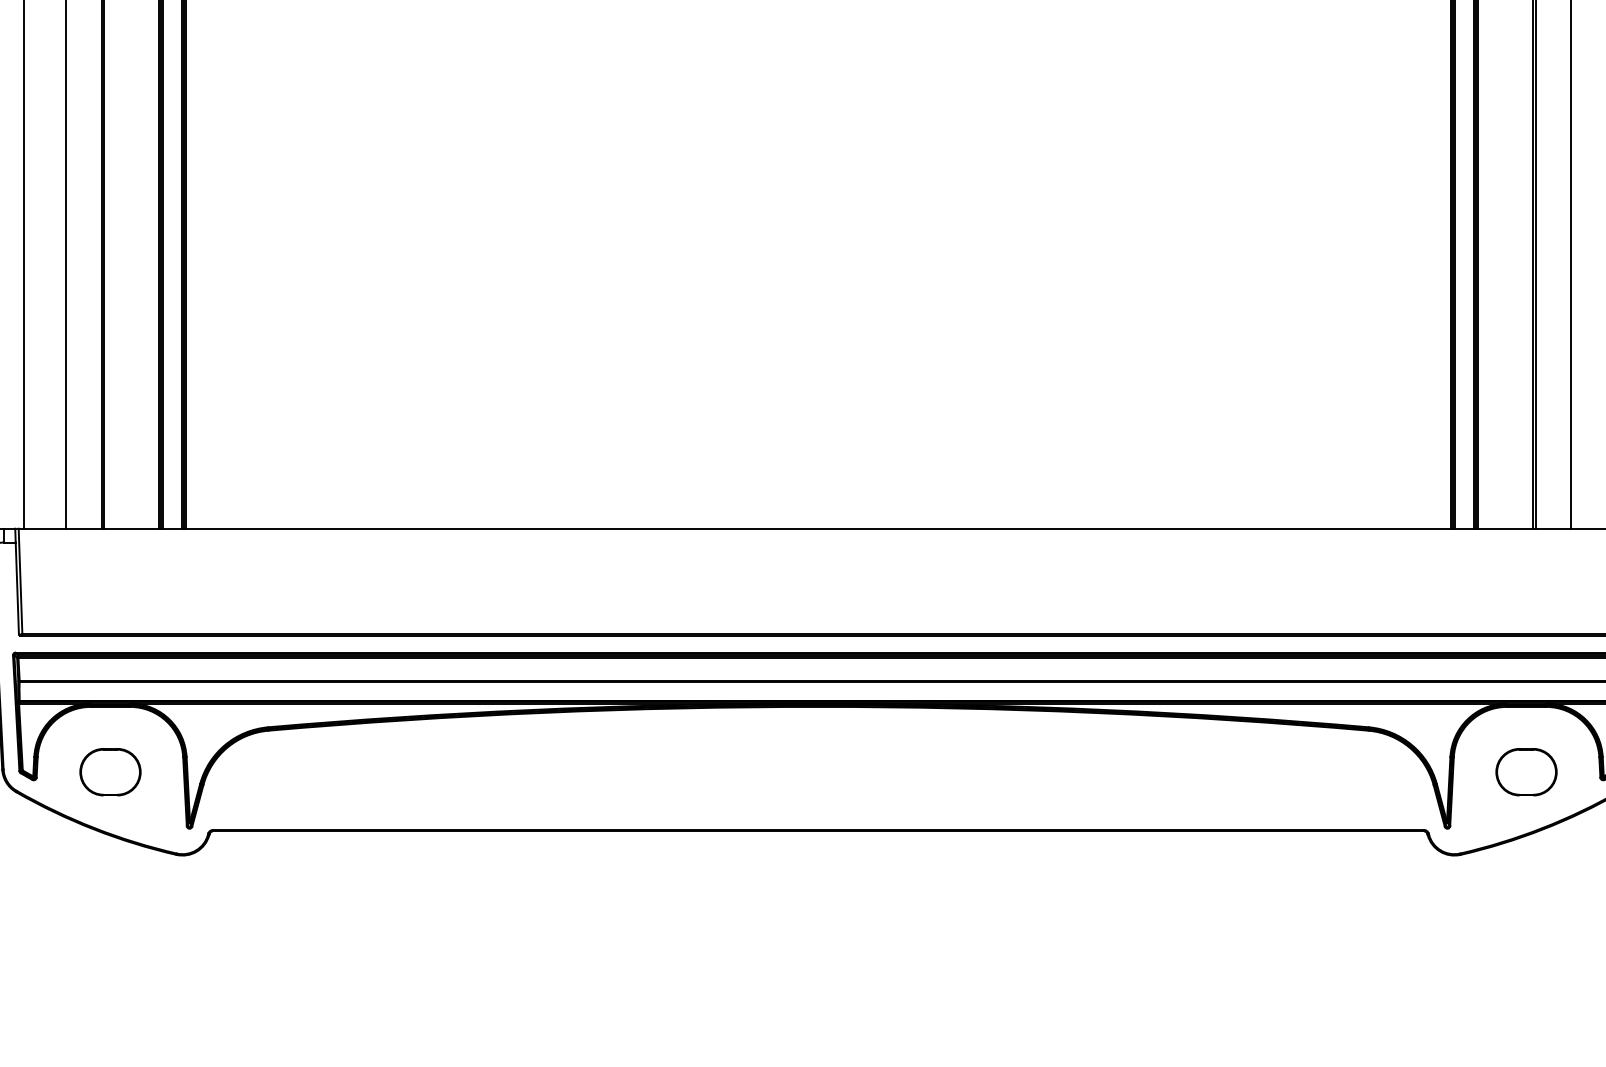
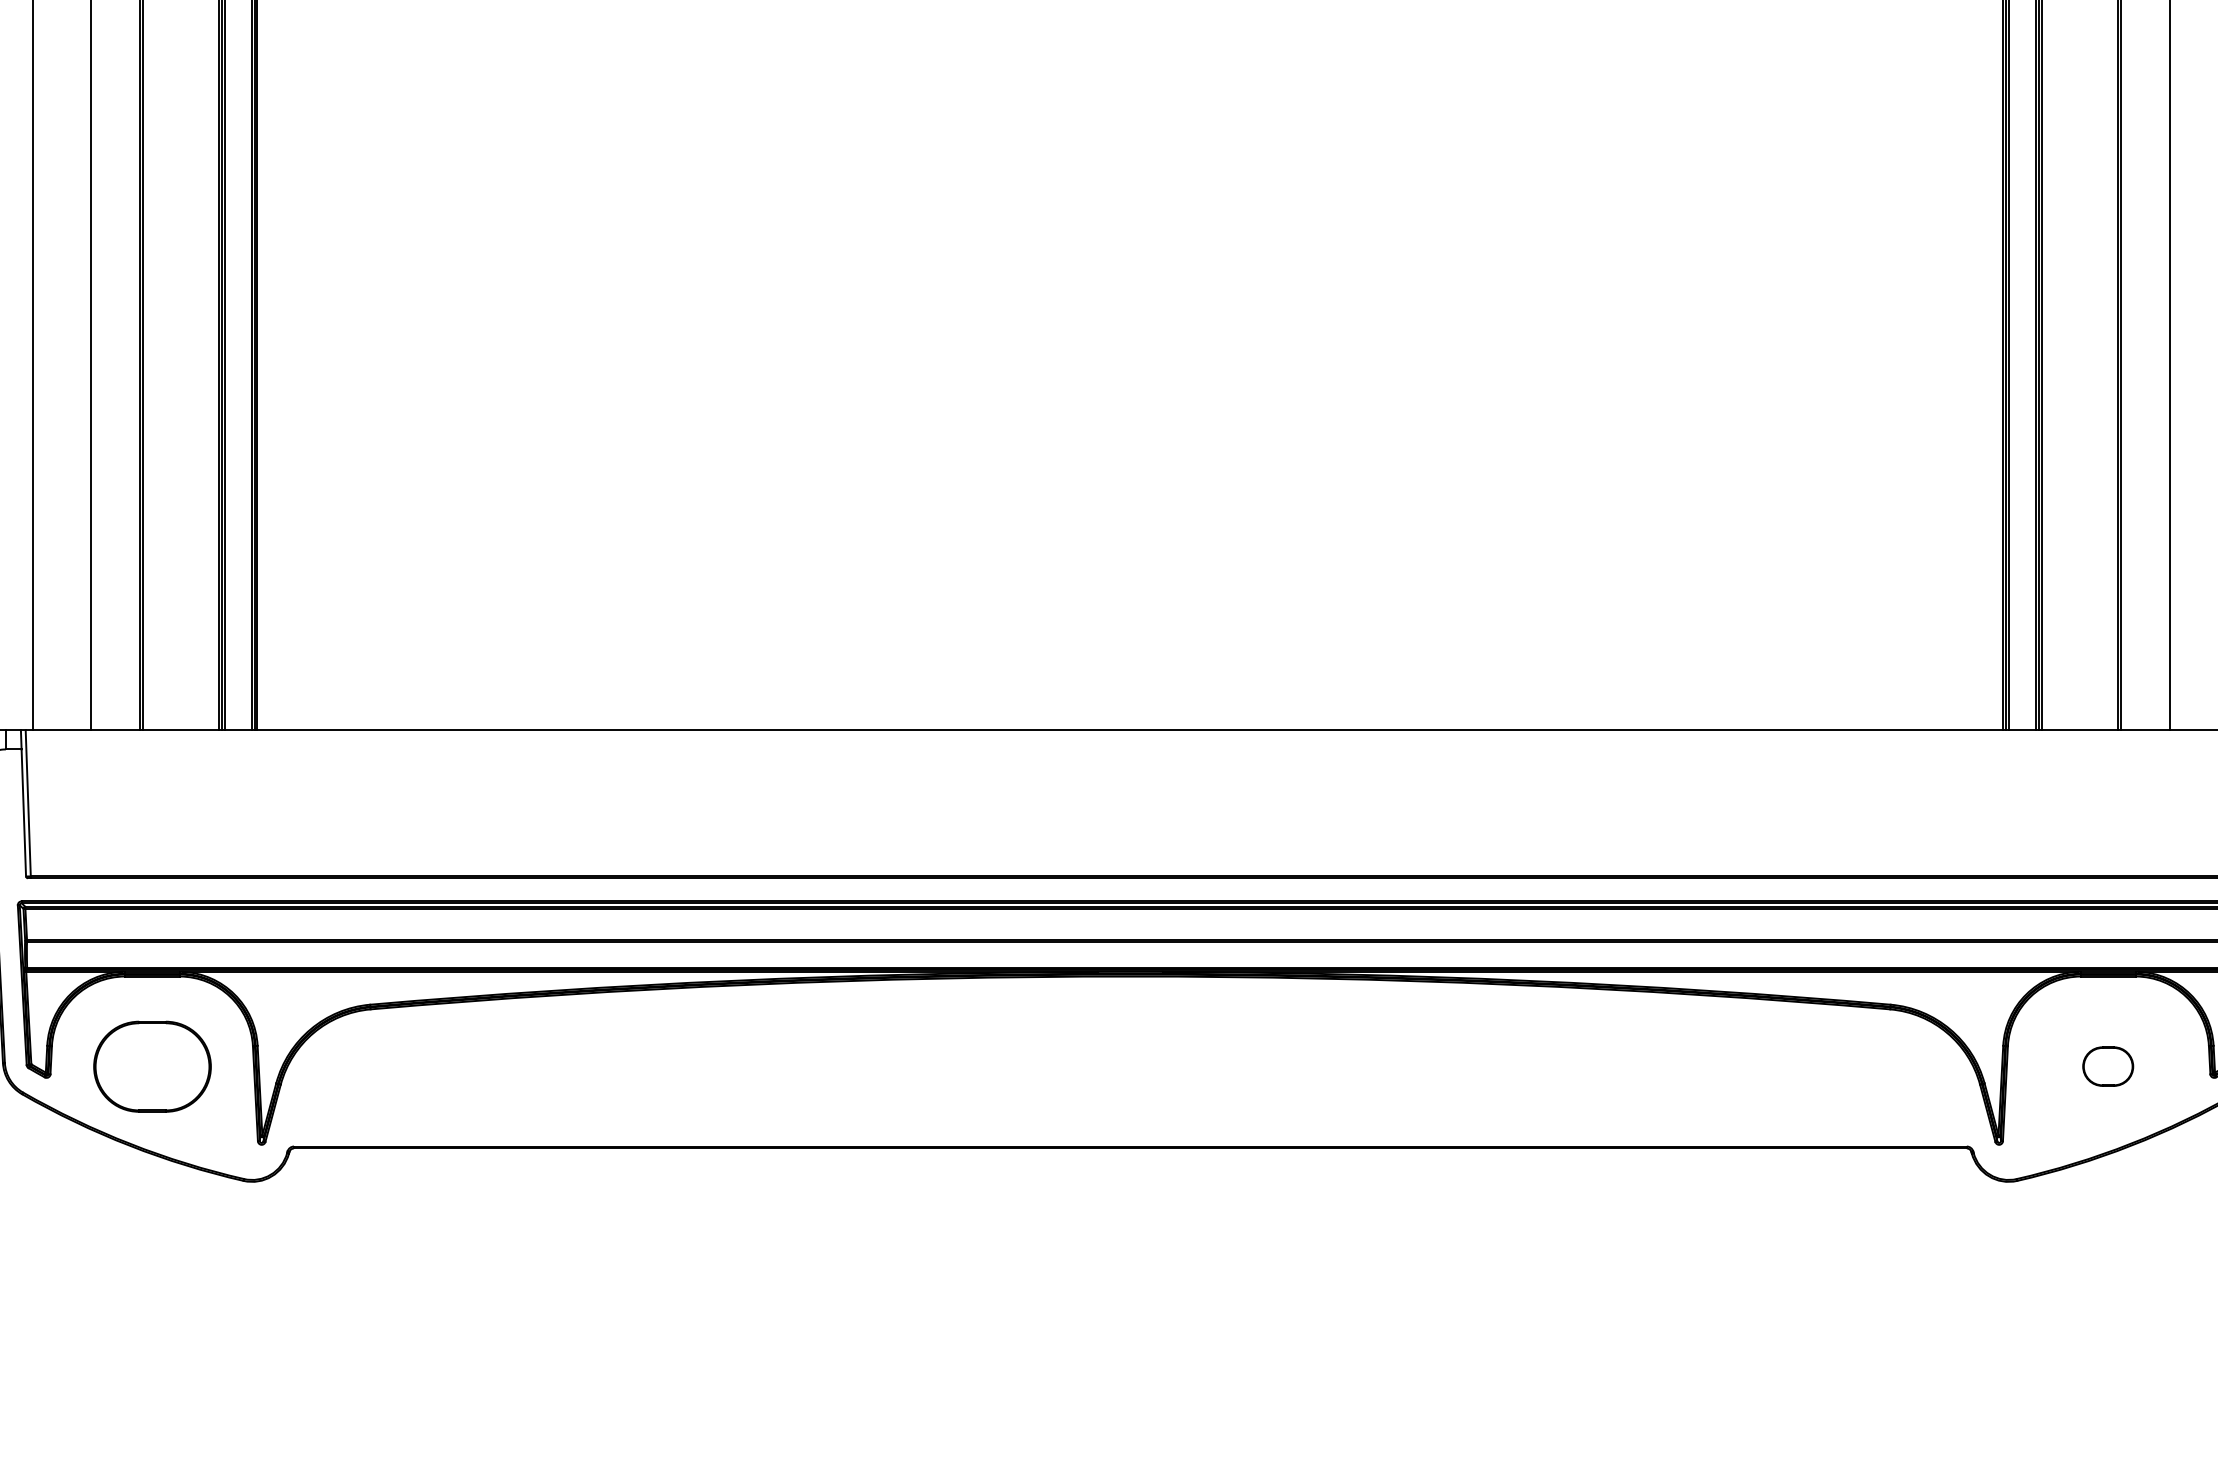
part: (110, 772) -> (152, 1066), size x1.4
part: (1525, 772) -> (2107, 1066), size x0.6

